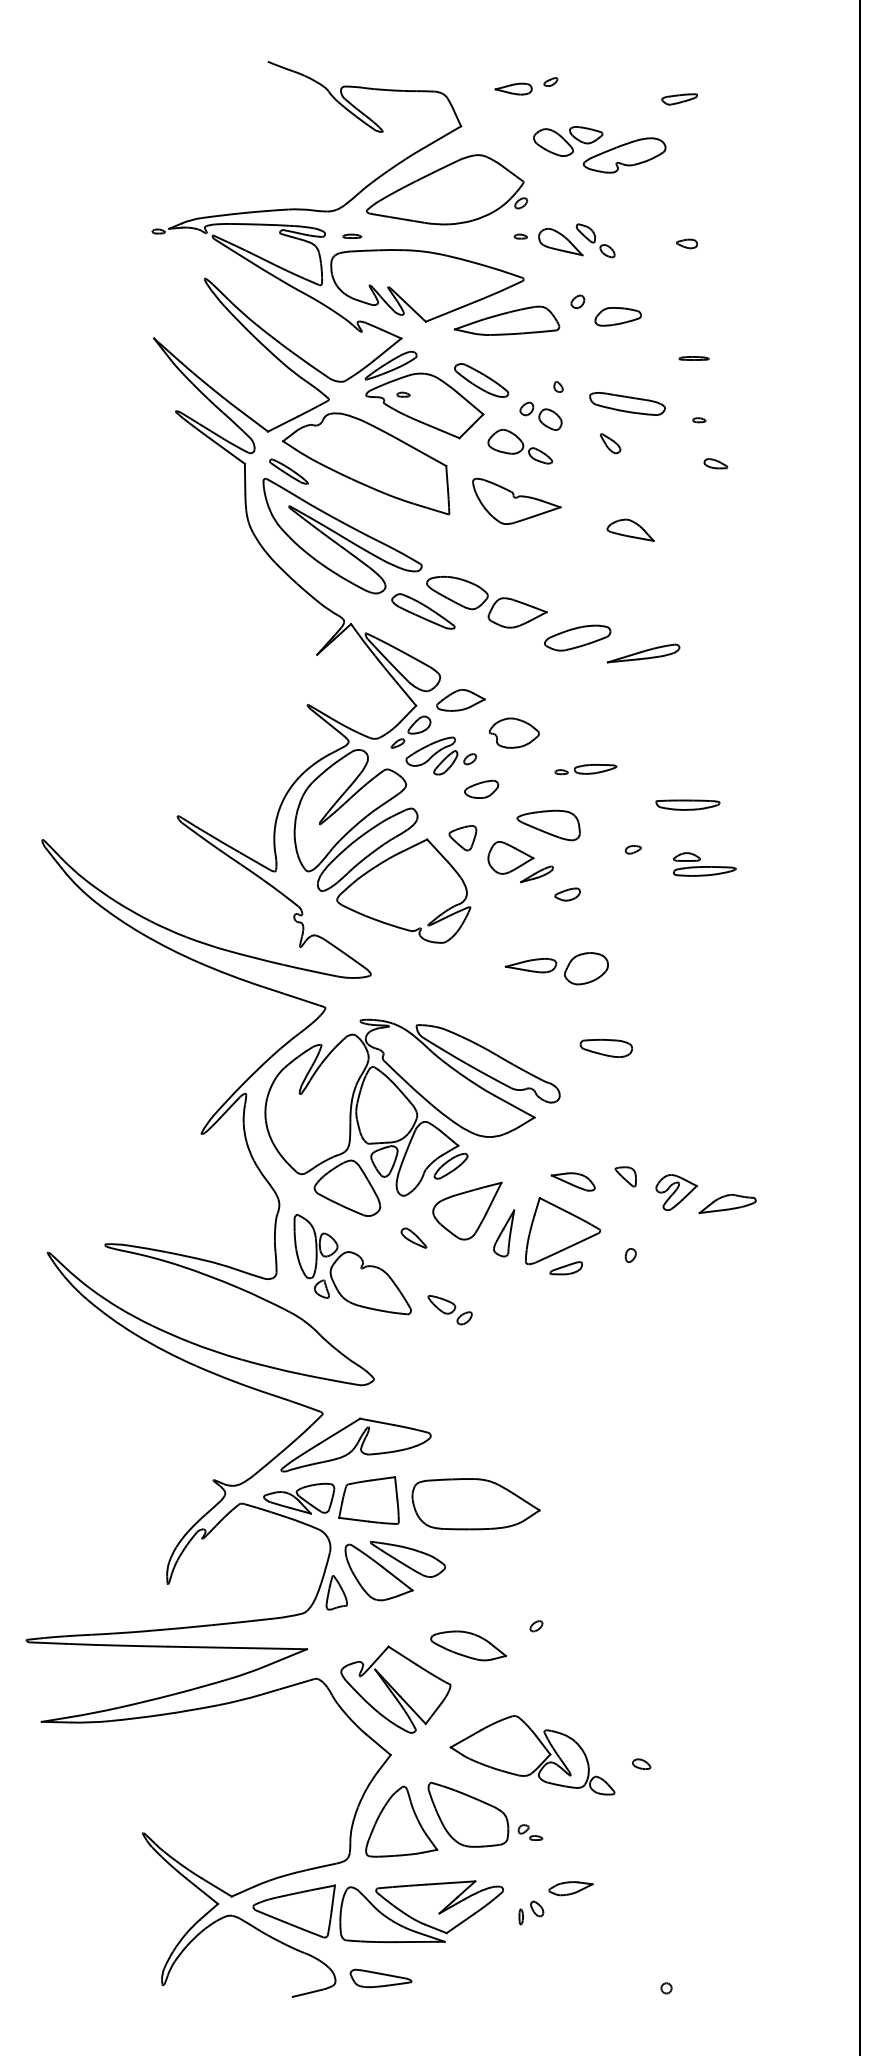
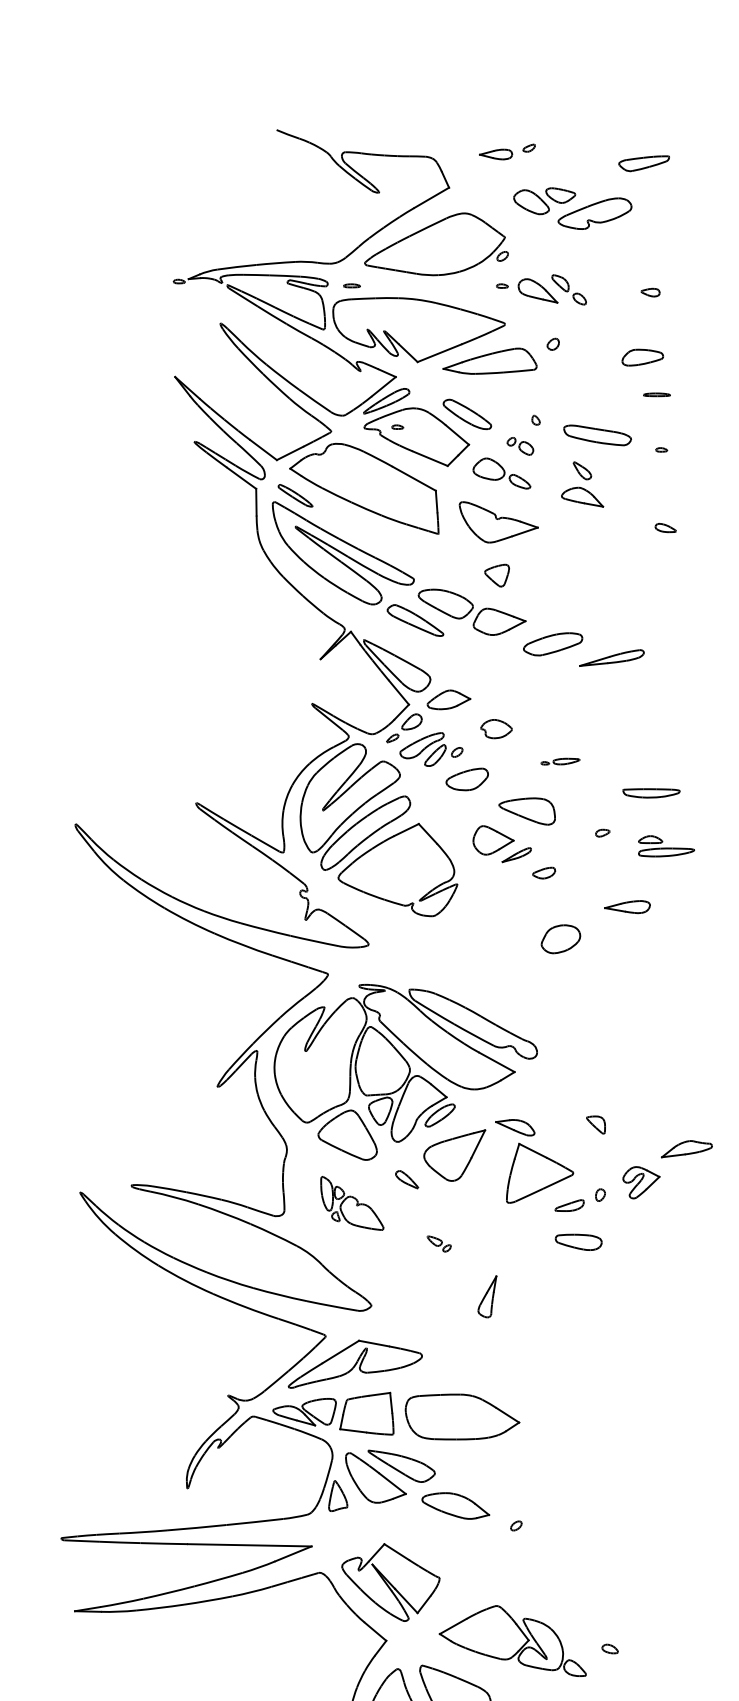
part: (679, 99) -> (643, 163), size x1.6
part: (617, 316) -> (642, 357), moved
part: (540, 415) -> (519, 445), size x0.7
part: (715, 463) -> (665, 527), moved
part: (630, 529) -> (582, 496), moved
part: (513, 732) -> (495, 728), size x0.7
part: (585, 769) -> (560, 761), size x0.7
part: (481, 788) -> (467, 778), size x1.4
part: (462, 838) -> (496, 575), moved
part: (530, 965) -> (627, 906), moved
part: (606, 1048) -> (578, 1242), moved
part: (572, 1181) -> (514, 1127), moved
part: (676, 1192) -> (641, 1182), moved
part: (504, 1233) -> (487, 1296), moved
part: (352, 1264) -> (352, 1203), size x0.6
part: (565, 1268) -> (569, 1205), moved
part: (449, 1310) -> (438, 1244), size x0.6
part: (468, 1645) -> (455, 1505), moved

